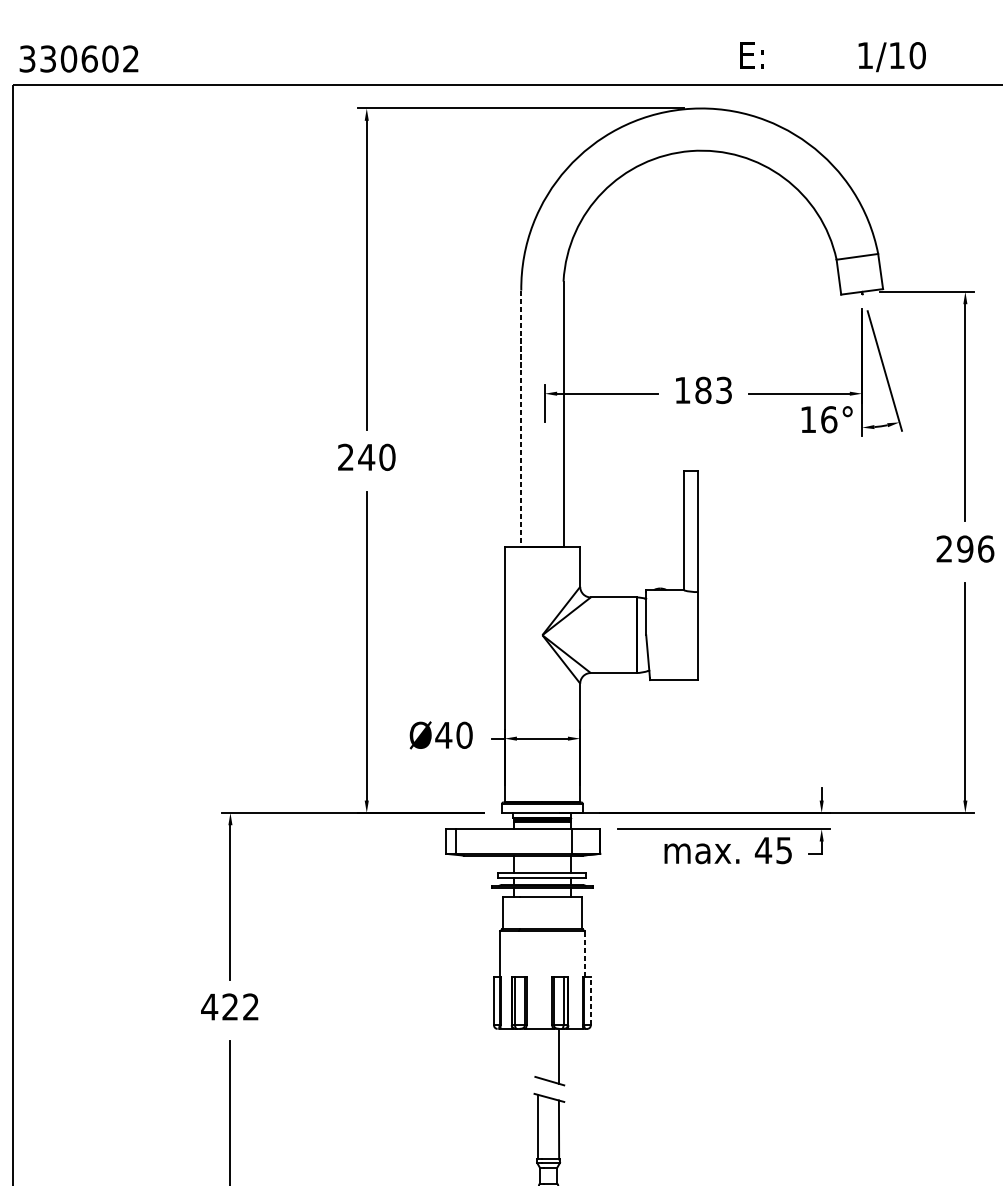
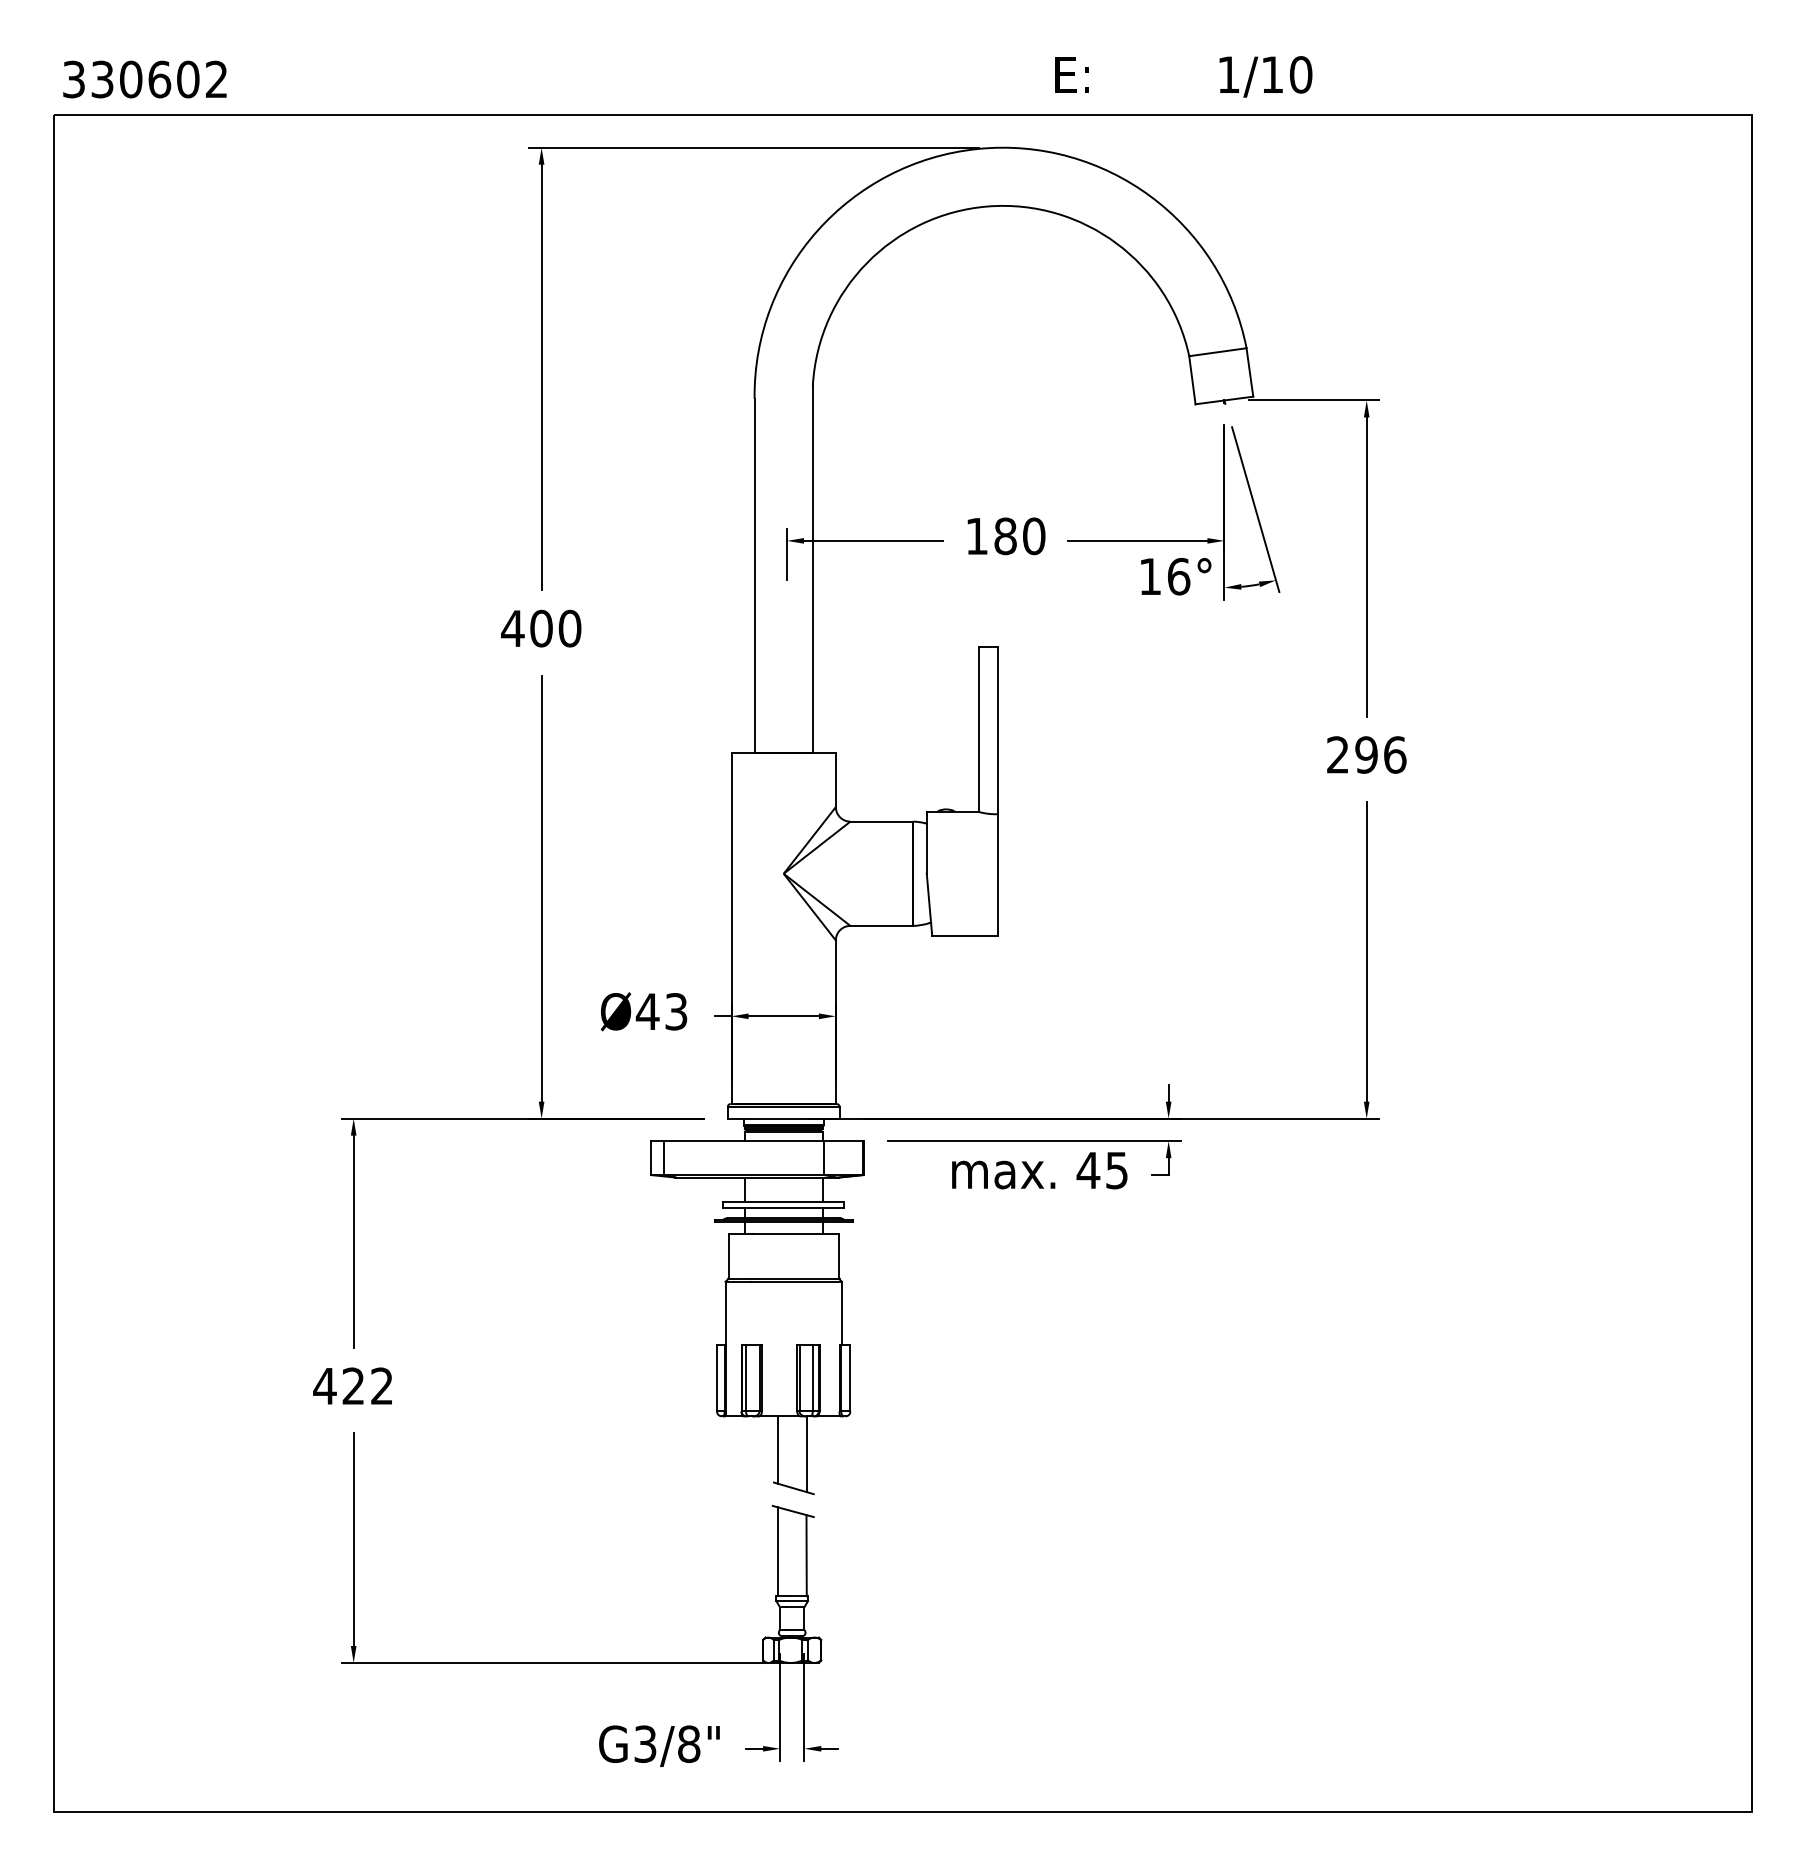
text: (724, 390) -> (1034, 536), 183 -> 180
line: (521, 418) -> (754, 575), dashed -> solid
text: (356, 457) -> (527, 628), 240 -> 400
text: (464, 735) -> (676, 1011), Ø40 -> Ø43
line: (584, 954) -> (841, 1313), dashed -> solid
line: (590, 1000) -> (850, 1377), dashed -> solid
line: (537, 1052) -> (777, 1449), added

